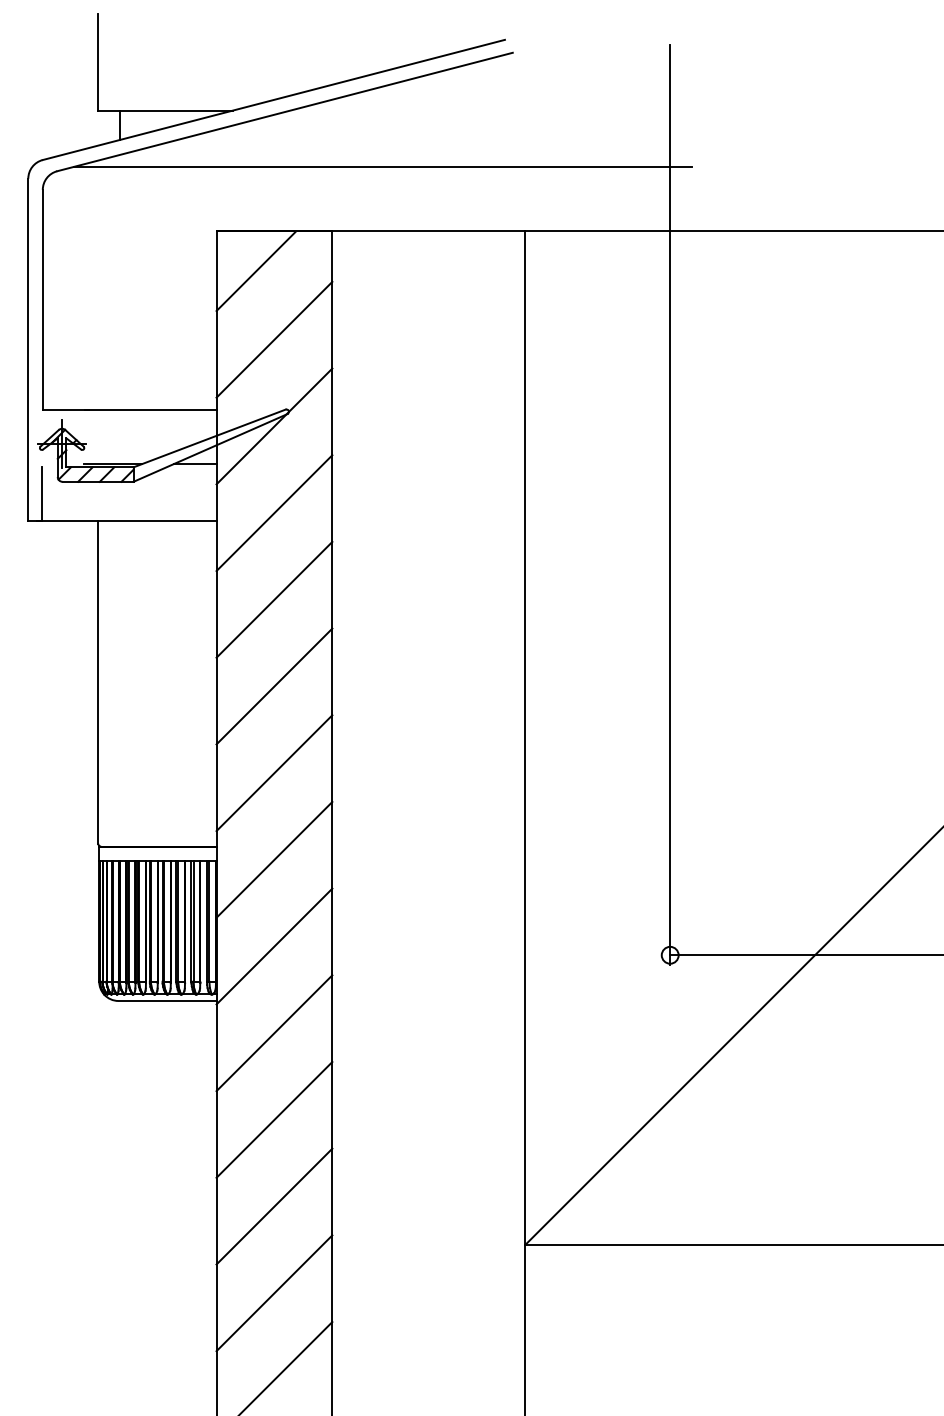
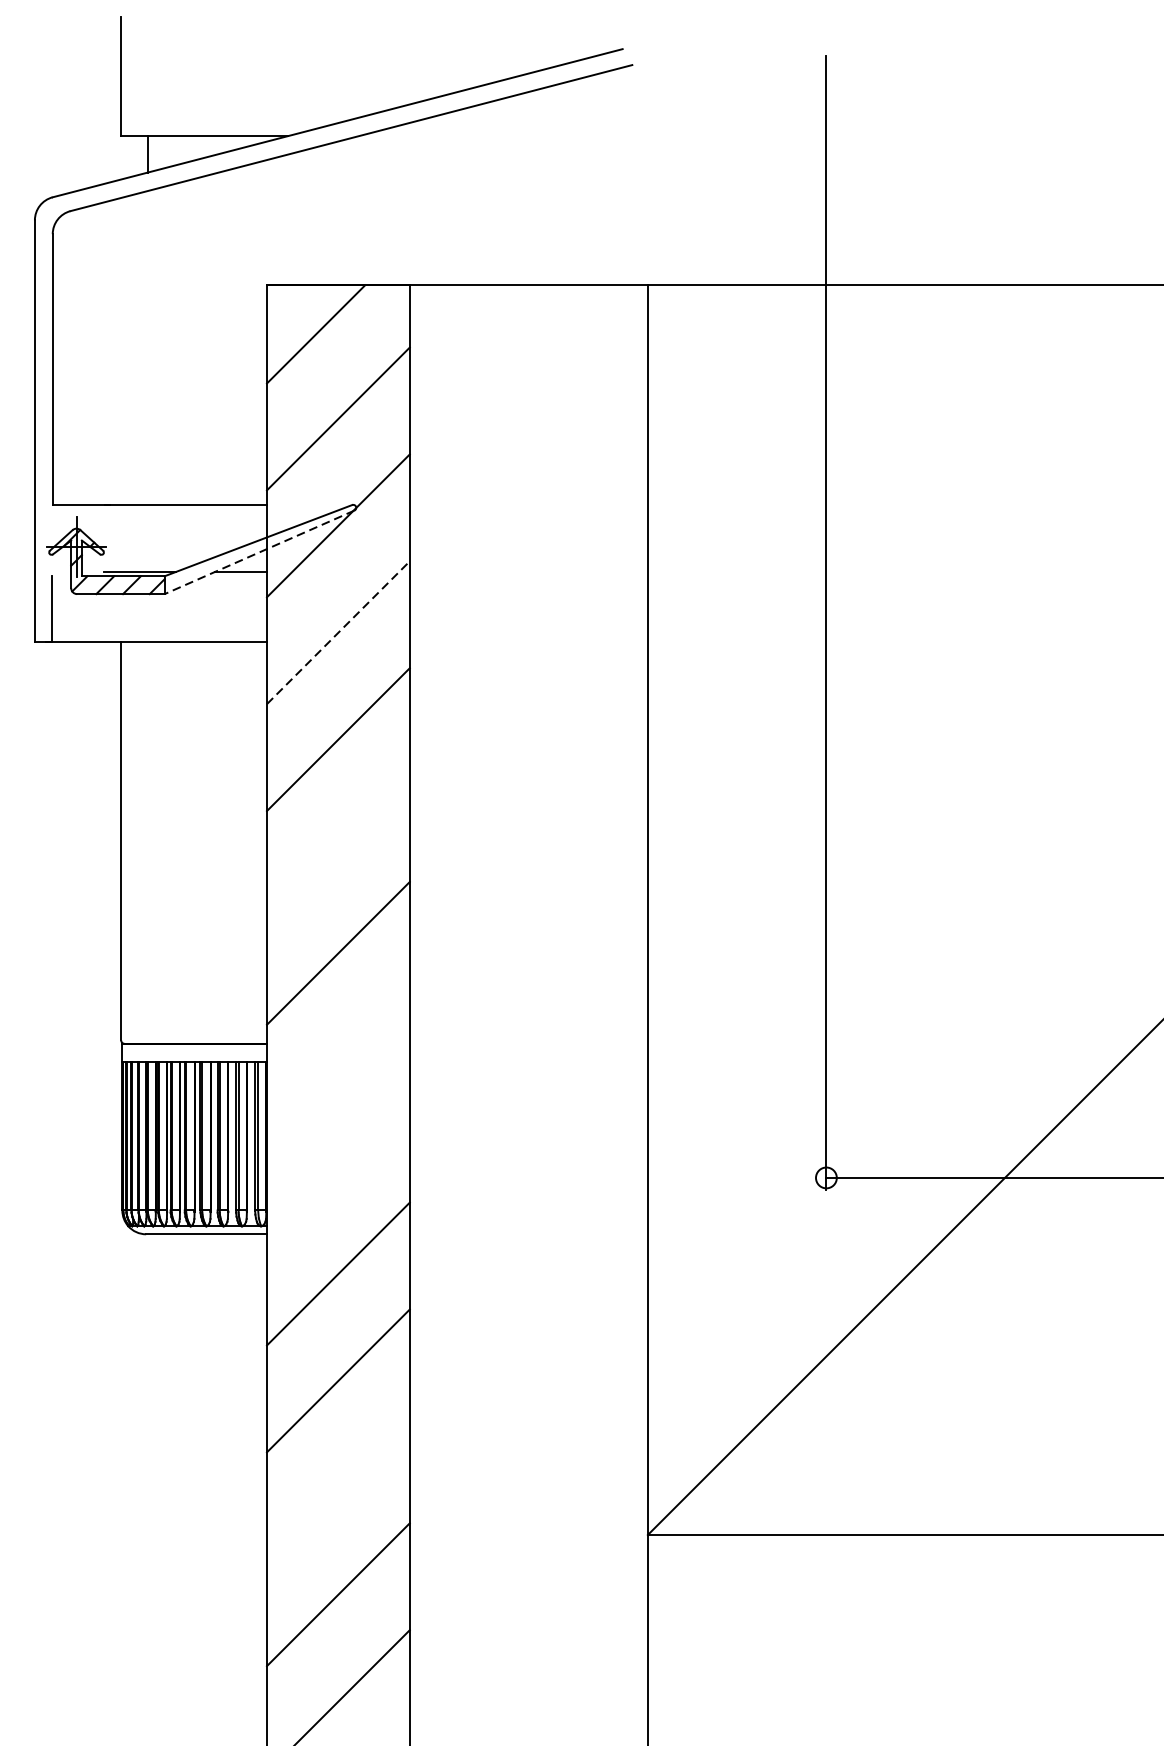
line: (382, 166) -> (471, 205), removed
line: (210, 448) -> (259, 553), solid -> dashed
line: (274, 513) -> (338, 633), solid -> dashed
line: (274, 686) -> (338, 846), removed
line: (274, 859) -> (338, 1059), removed
line: (274, 946) -> (338, 1167), removed
line: (274, 1206) -> (338, 1487), removed

